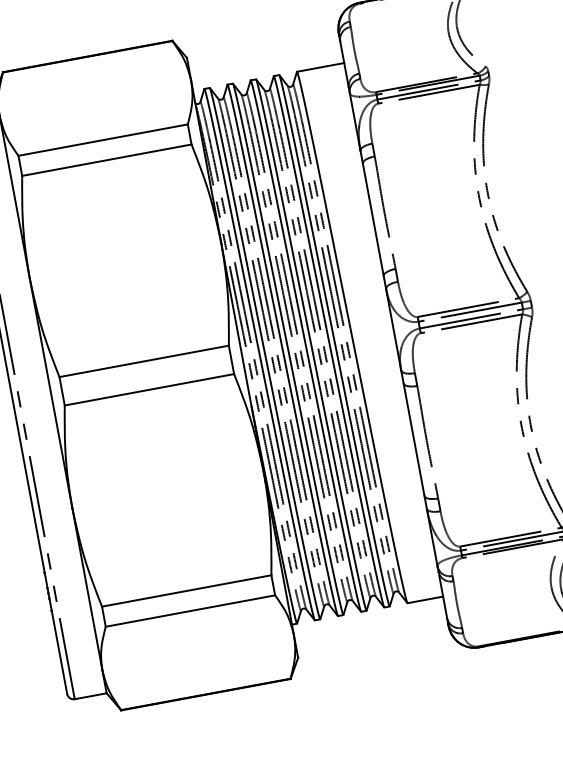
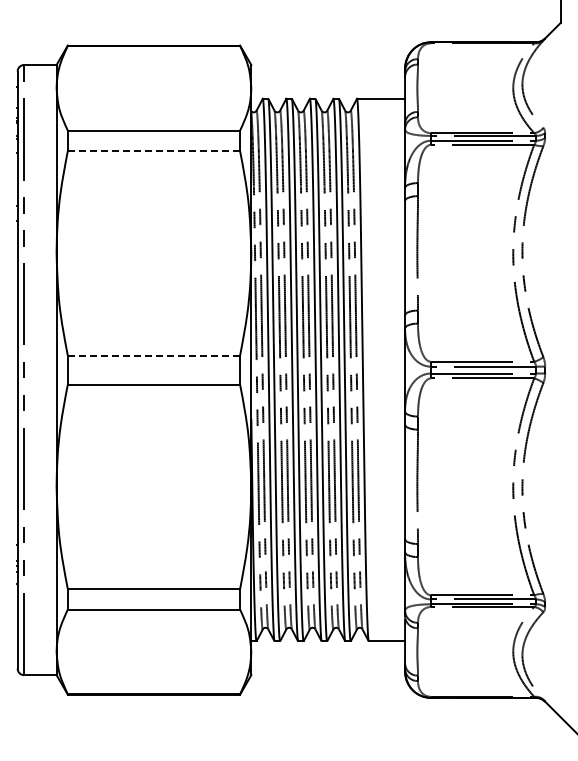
line: (107, 160) -> (154, 151), solid -> dashed
line: (143, 361) -> (153, 355), solid -> dashed

